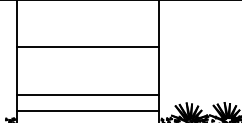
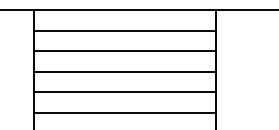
line: (87, 15) -> (123, 30), added
line: (87, 31) -> (123, 51), added
line: (87, 63) -> (123, 92), added
line: (87, 79) -> (123, 113), added

